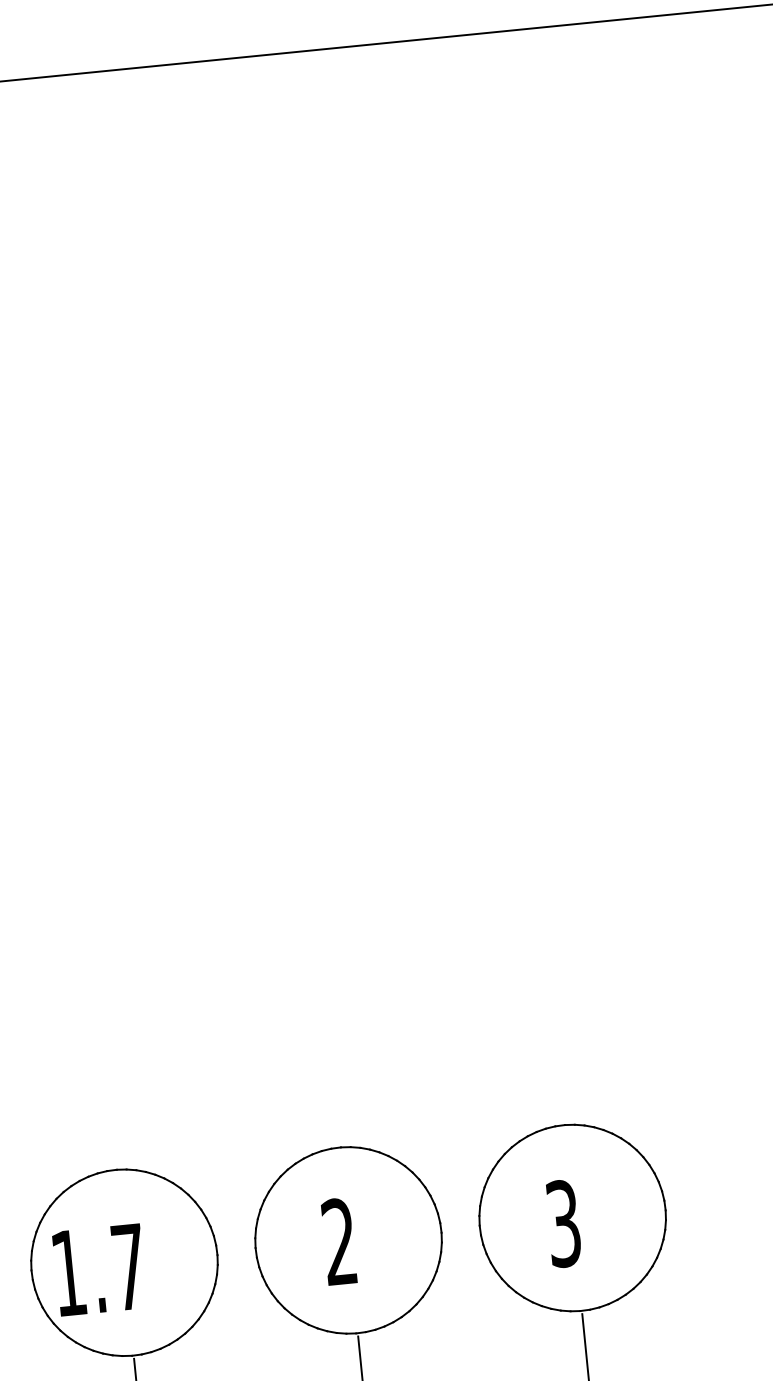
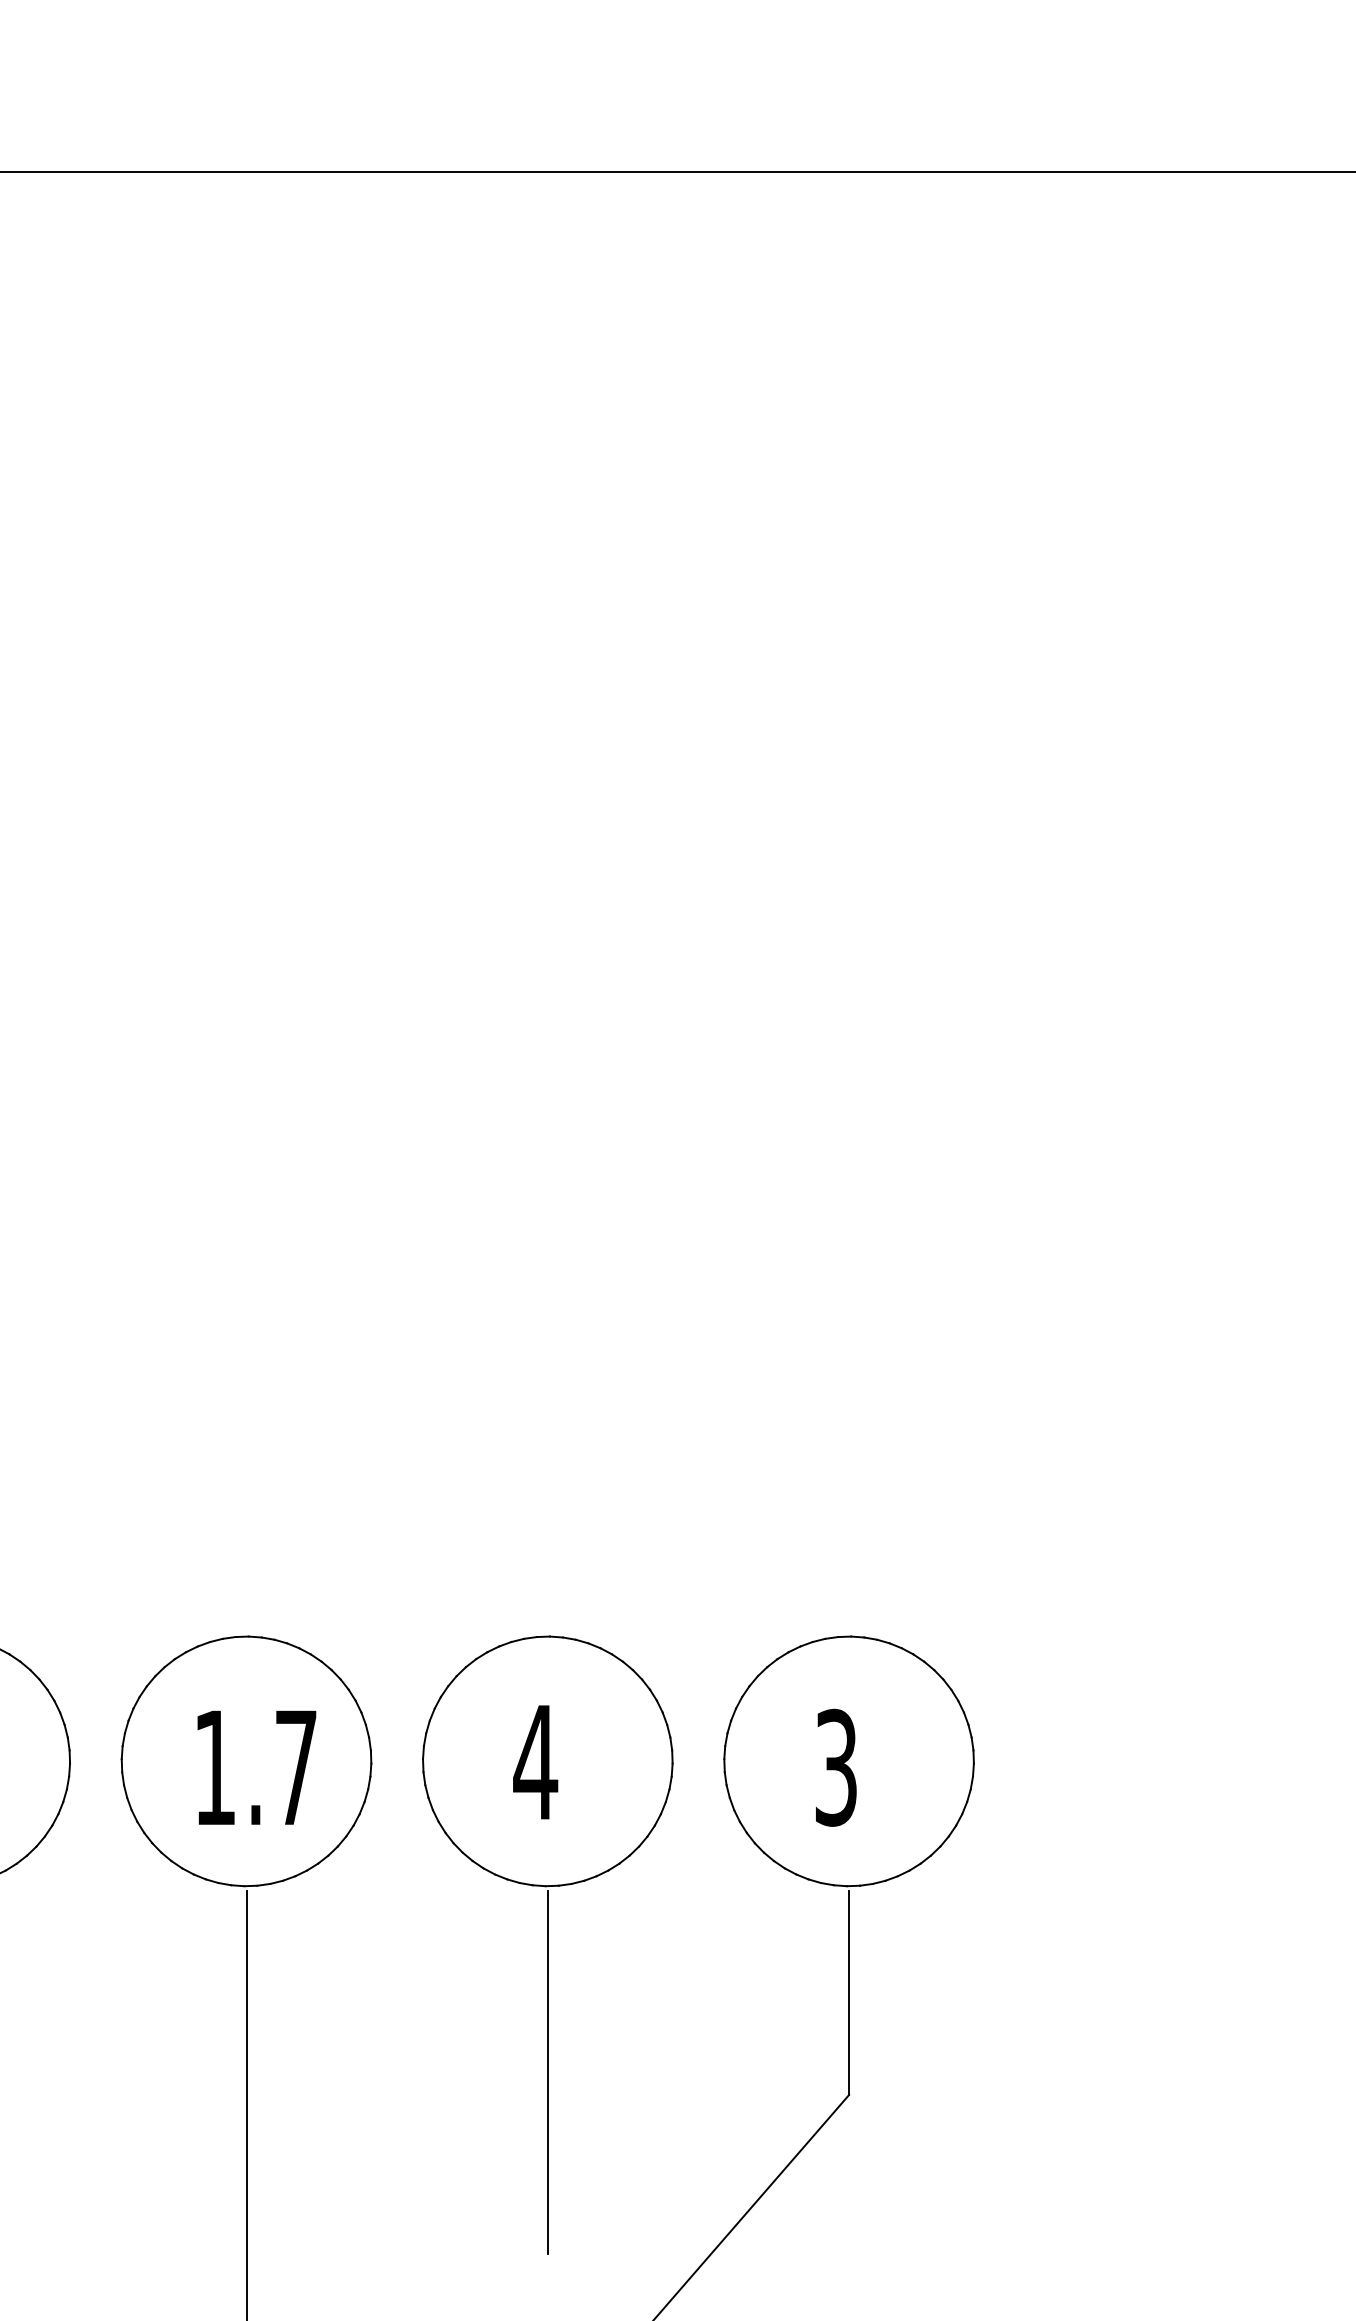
text: (339, 1241) -> (535, 1761), 2 -> 4
text: (99, 1269) -> (256, 1767), moved

